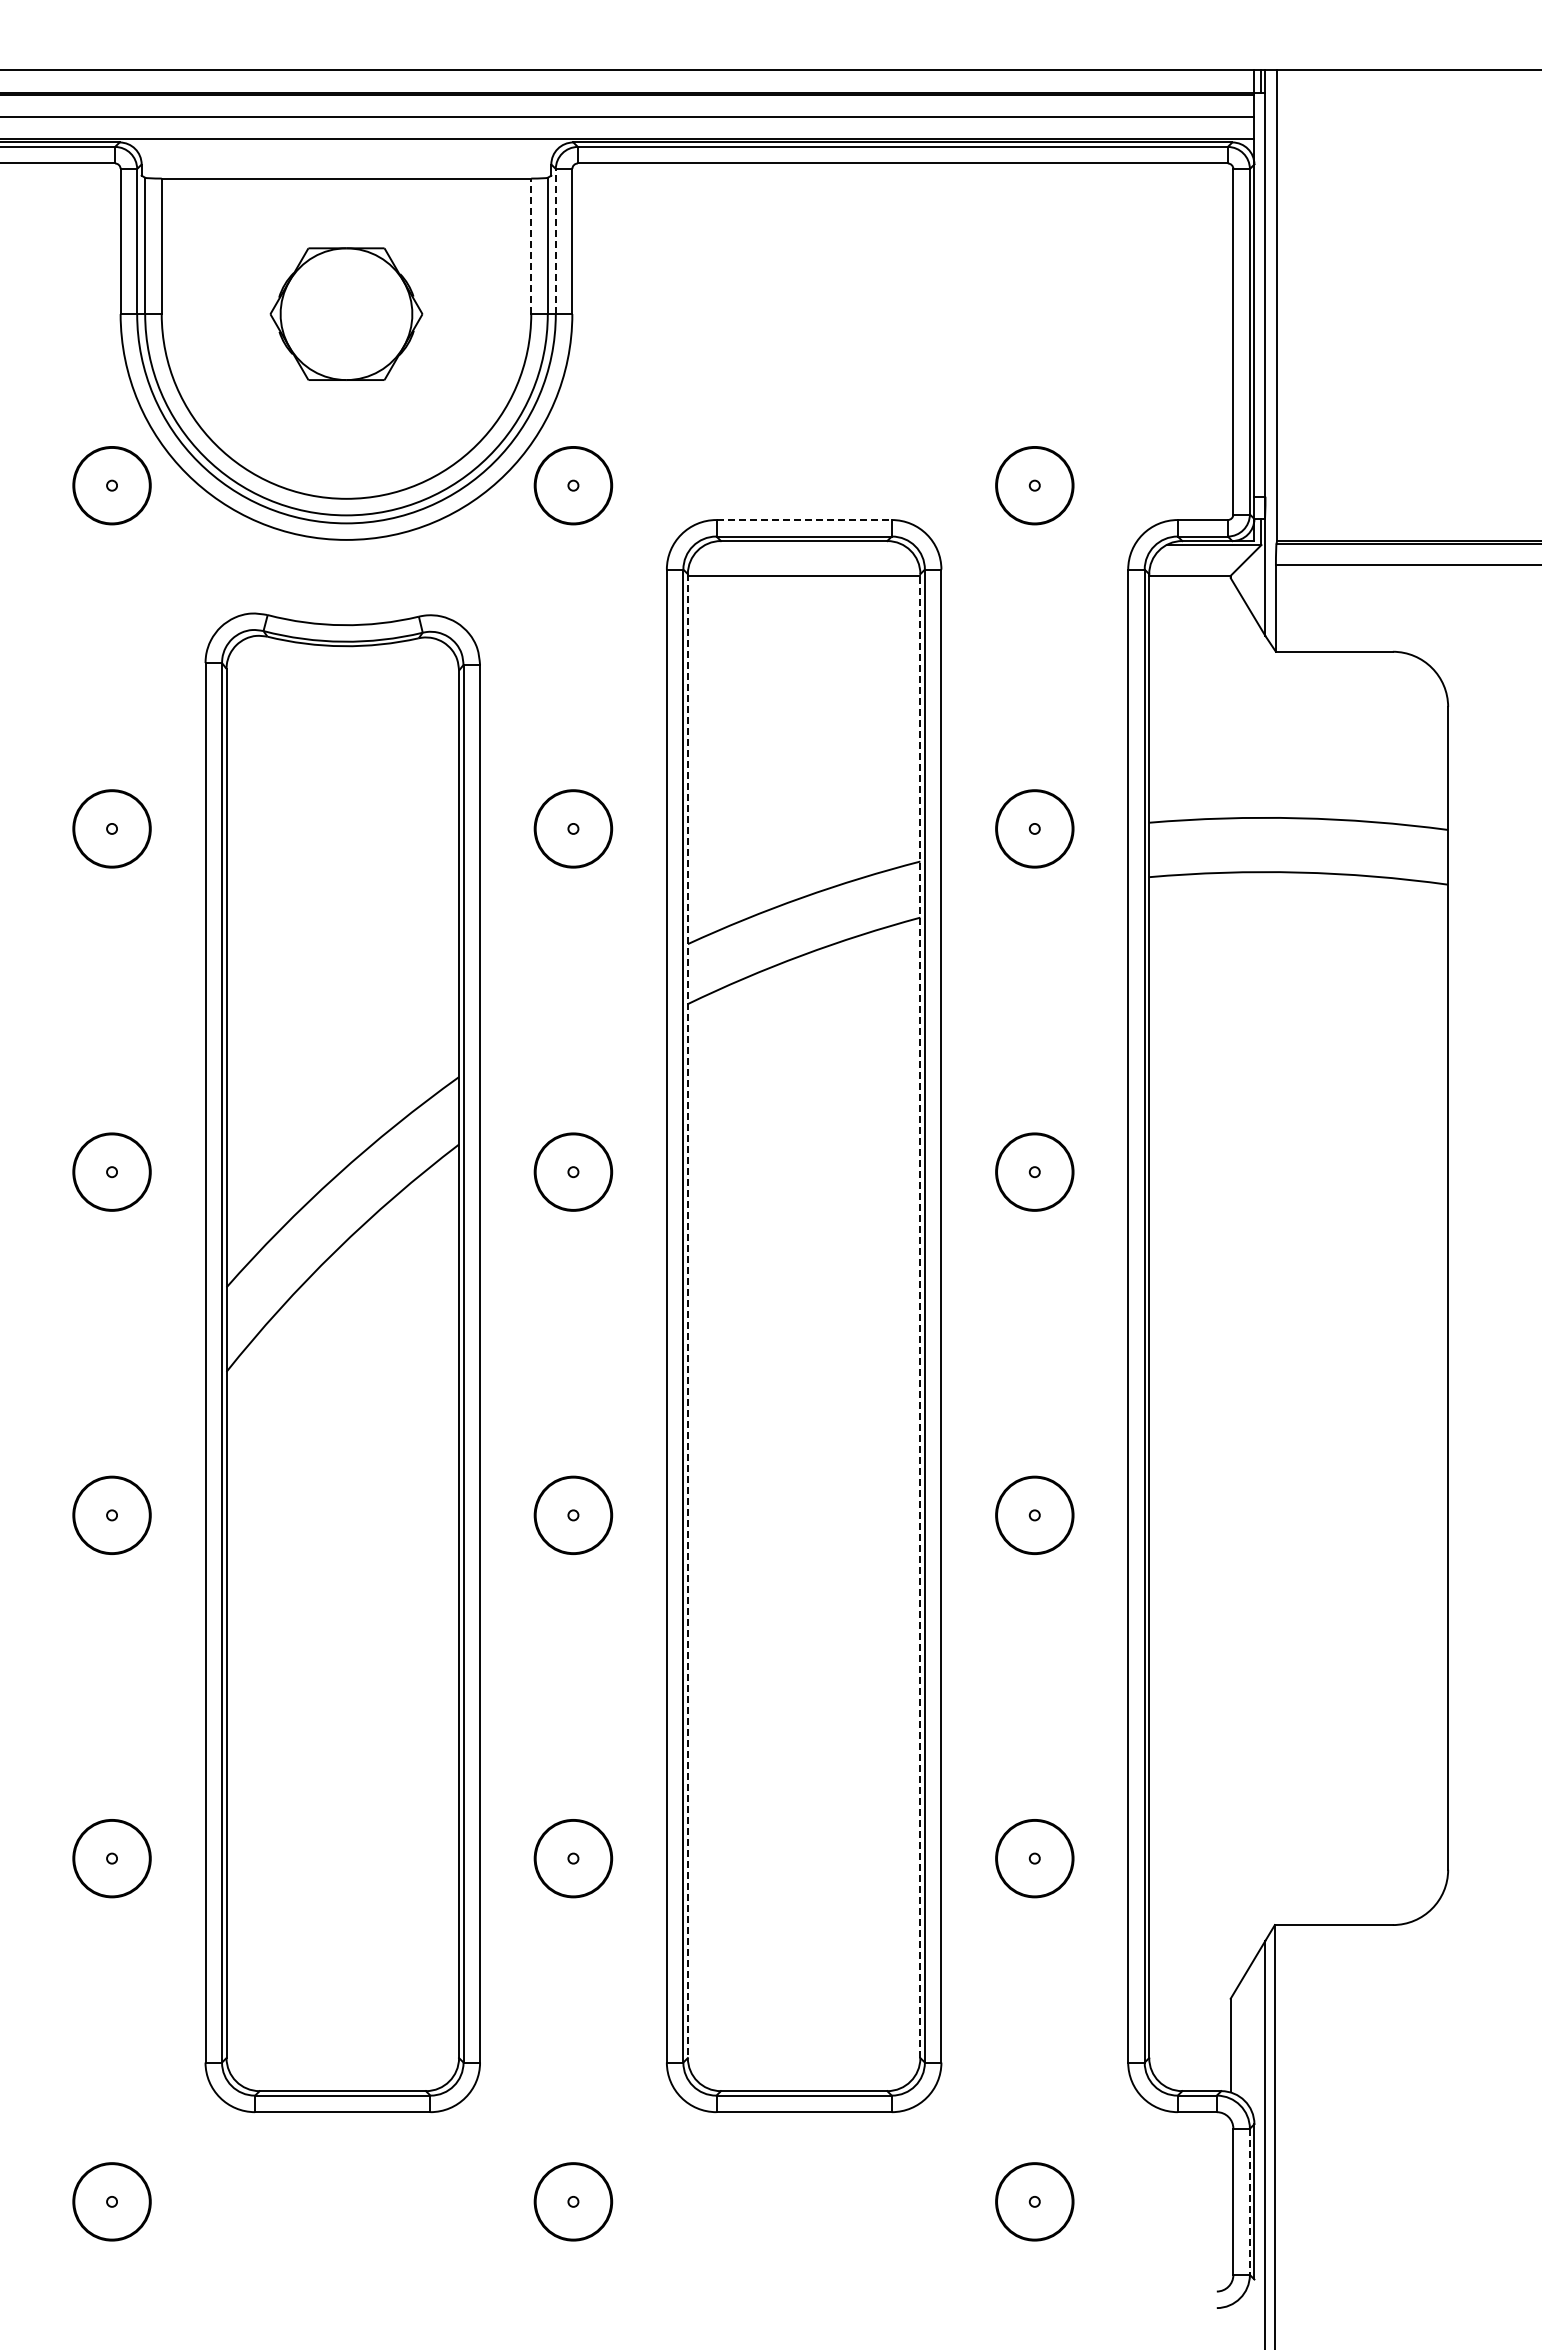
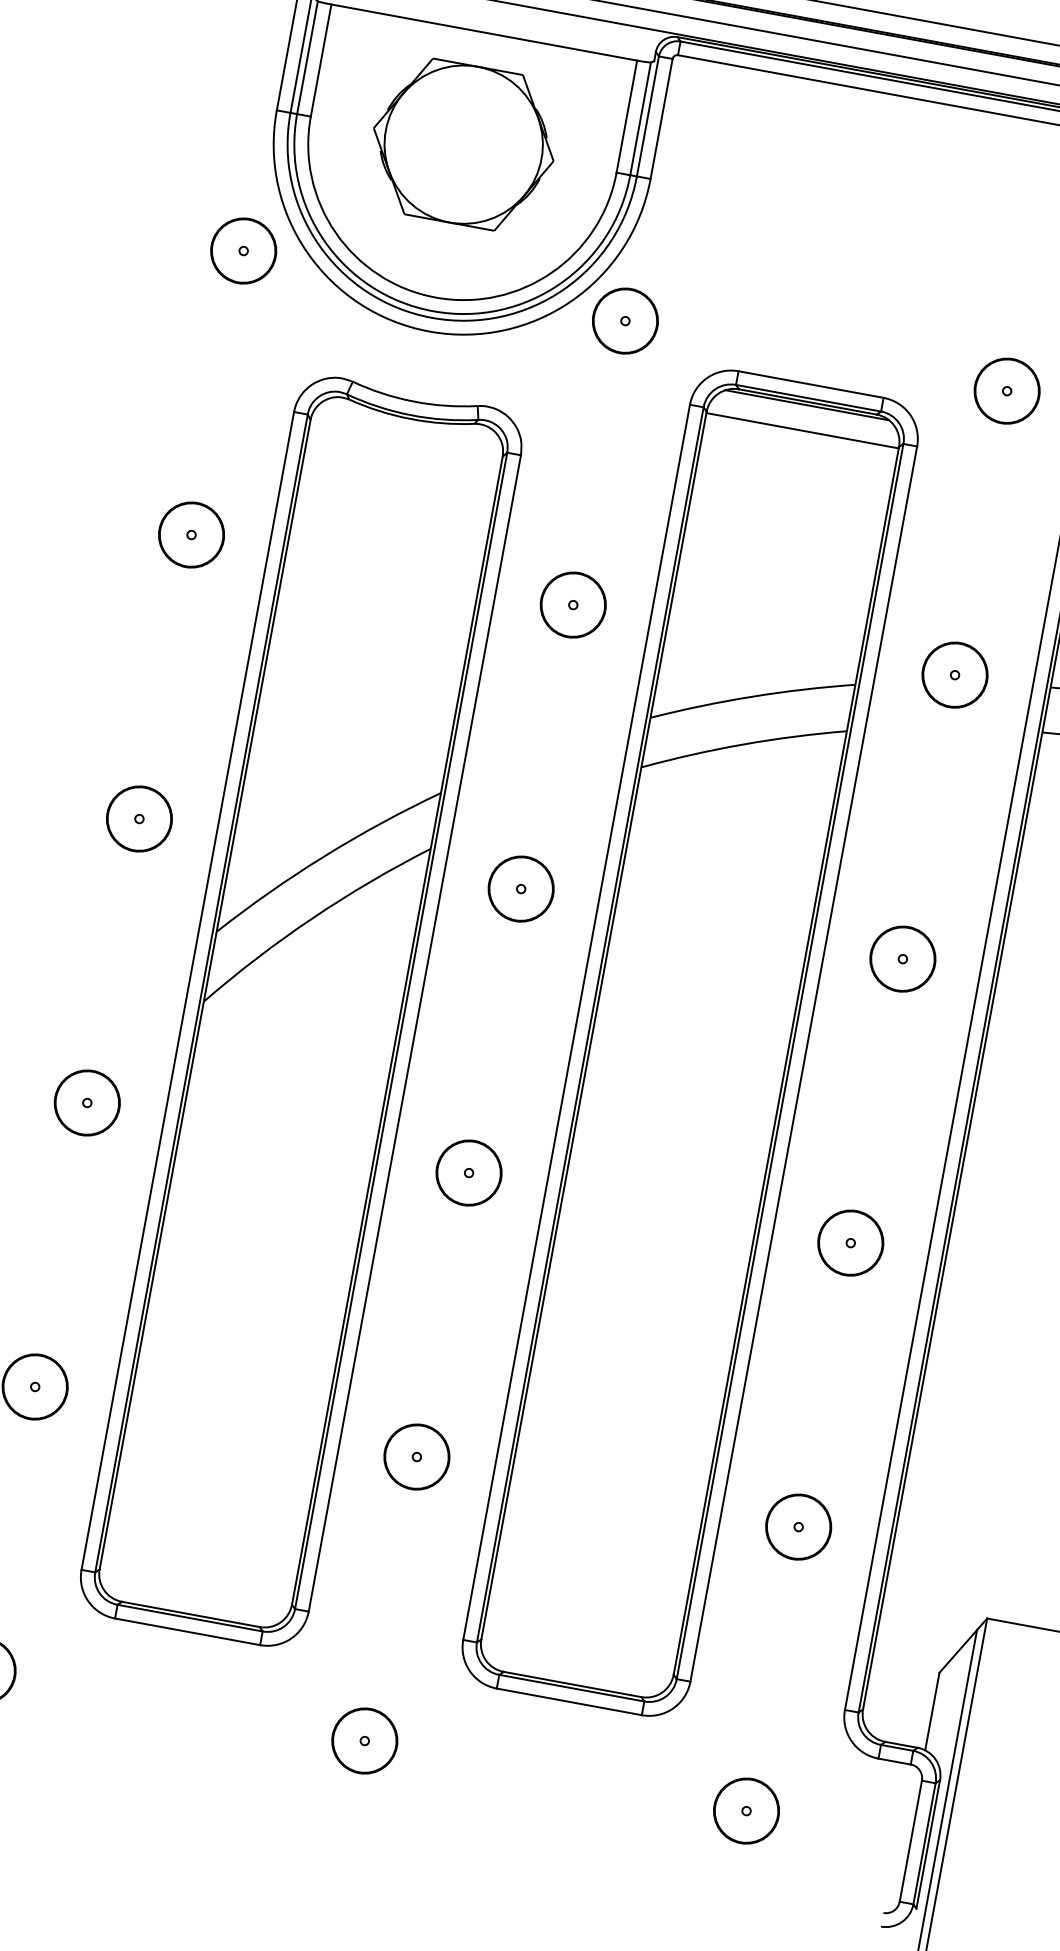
line: (555, 241) -> (647, 116), dashed -> solid
line: (531, 246) -> (627, 116), dashed -> solid
part: (346, 314) -> (463, 145), size x1.43
line: (804, 520) -> (811, 385), dashed -> solid
line: (804, 545) -> (807, 405), added
line: (687, 1316) -> (593, 1025), dashed -> solid
line: (920, 1316) -> (786, 1061), dashed -> solid
line: (1249, 2202) -> (924, 1844), dashed -> solid

